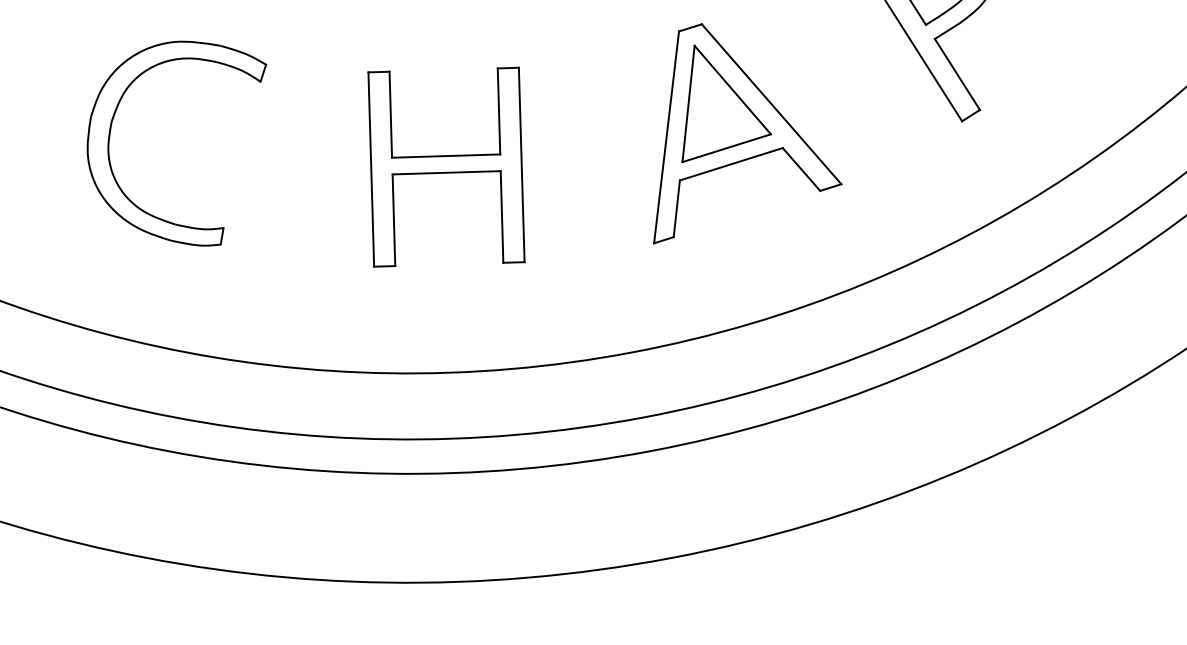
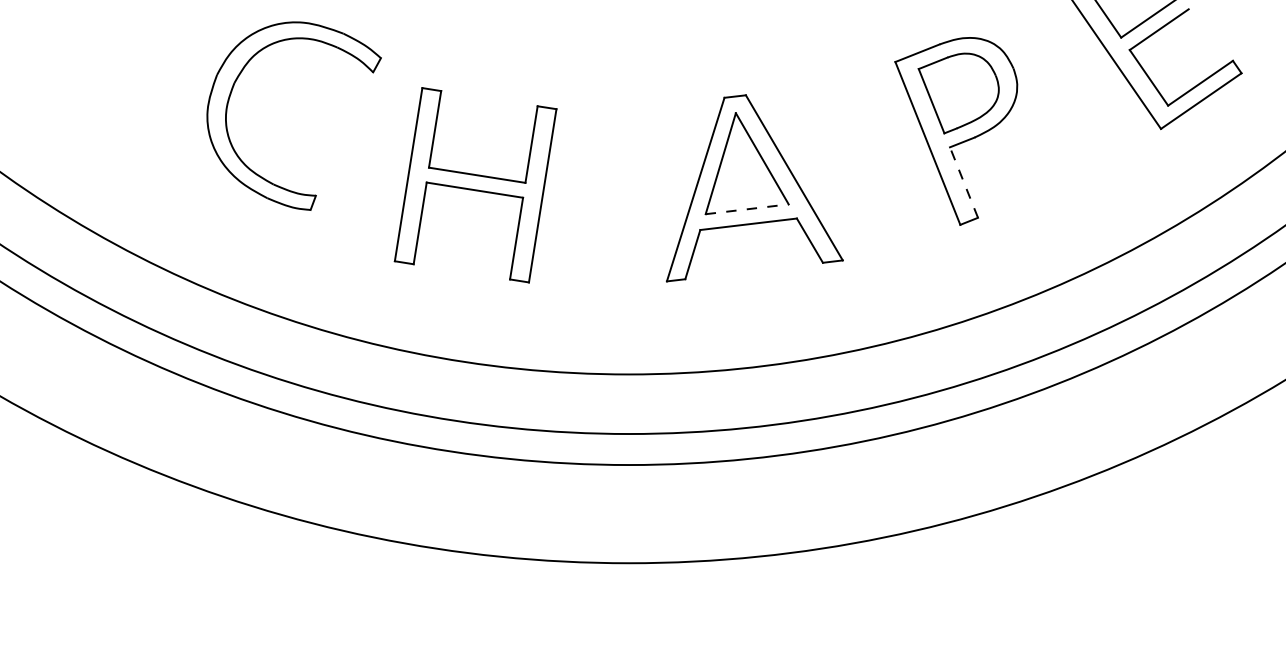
line: (957, 74) -> (964, 182), solid -> dashed
part: (110, 135) -> (231, 94), moved
line: (727, 148) -> (747, 209), solid -> dashed
part: (446, 167) -> (475, 185), moved

